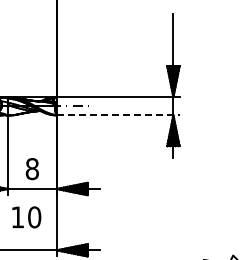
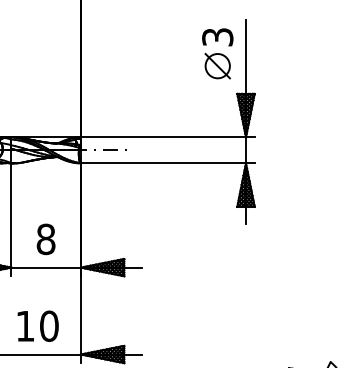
part: (153, 38) -> (217, 54), added
line: (118, 115) -> (168, 163), dashed -> solid
text: (26, 217) -> (37, 326), moved

